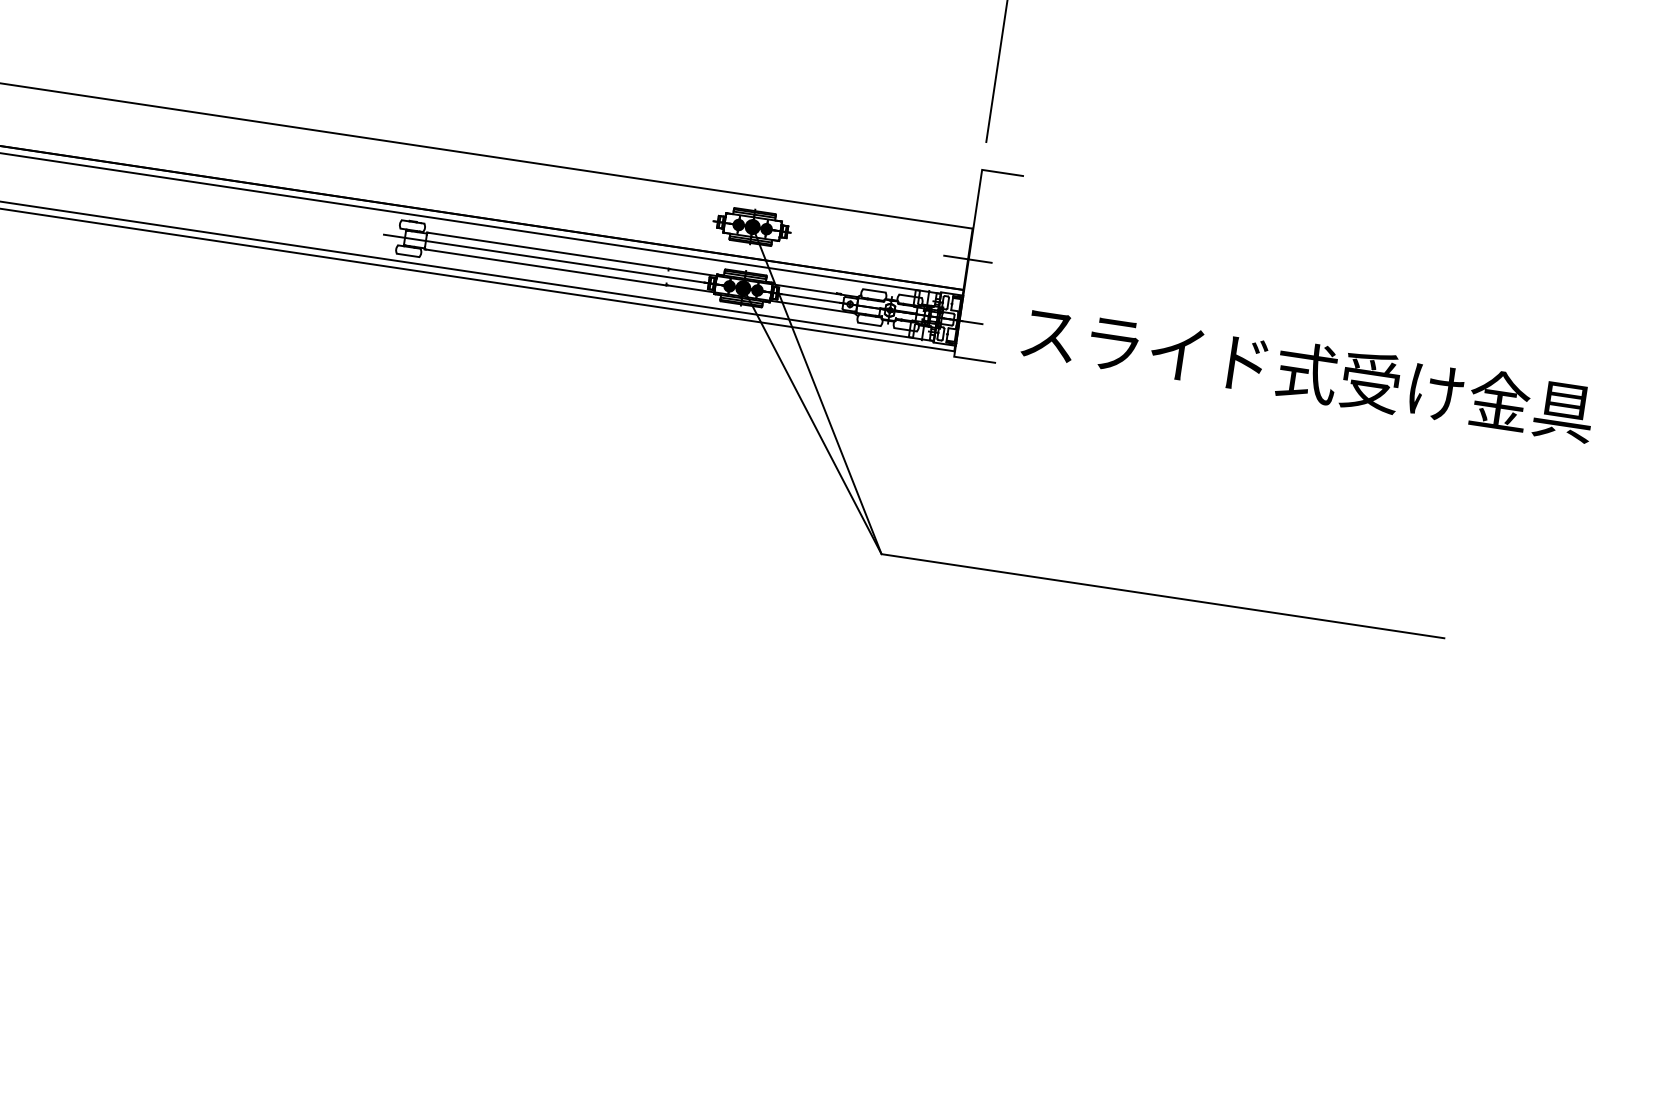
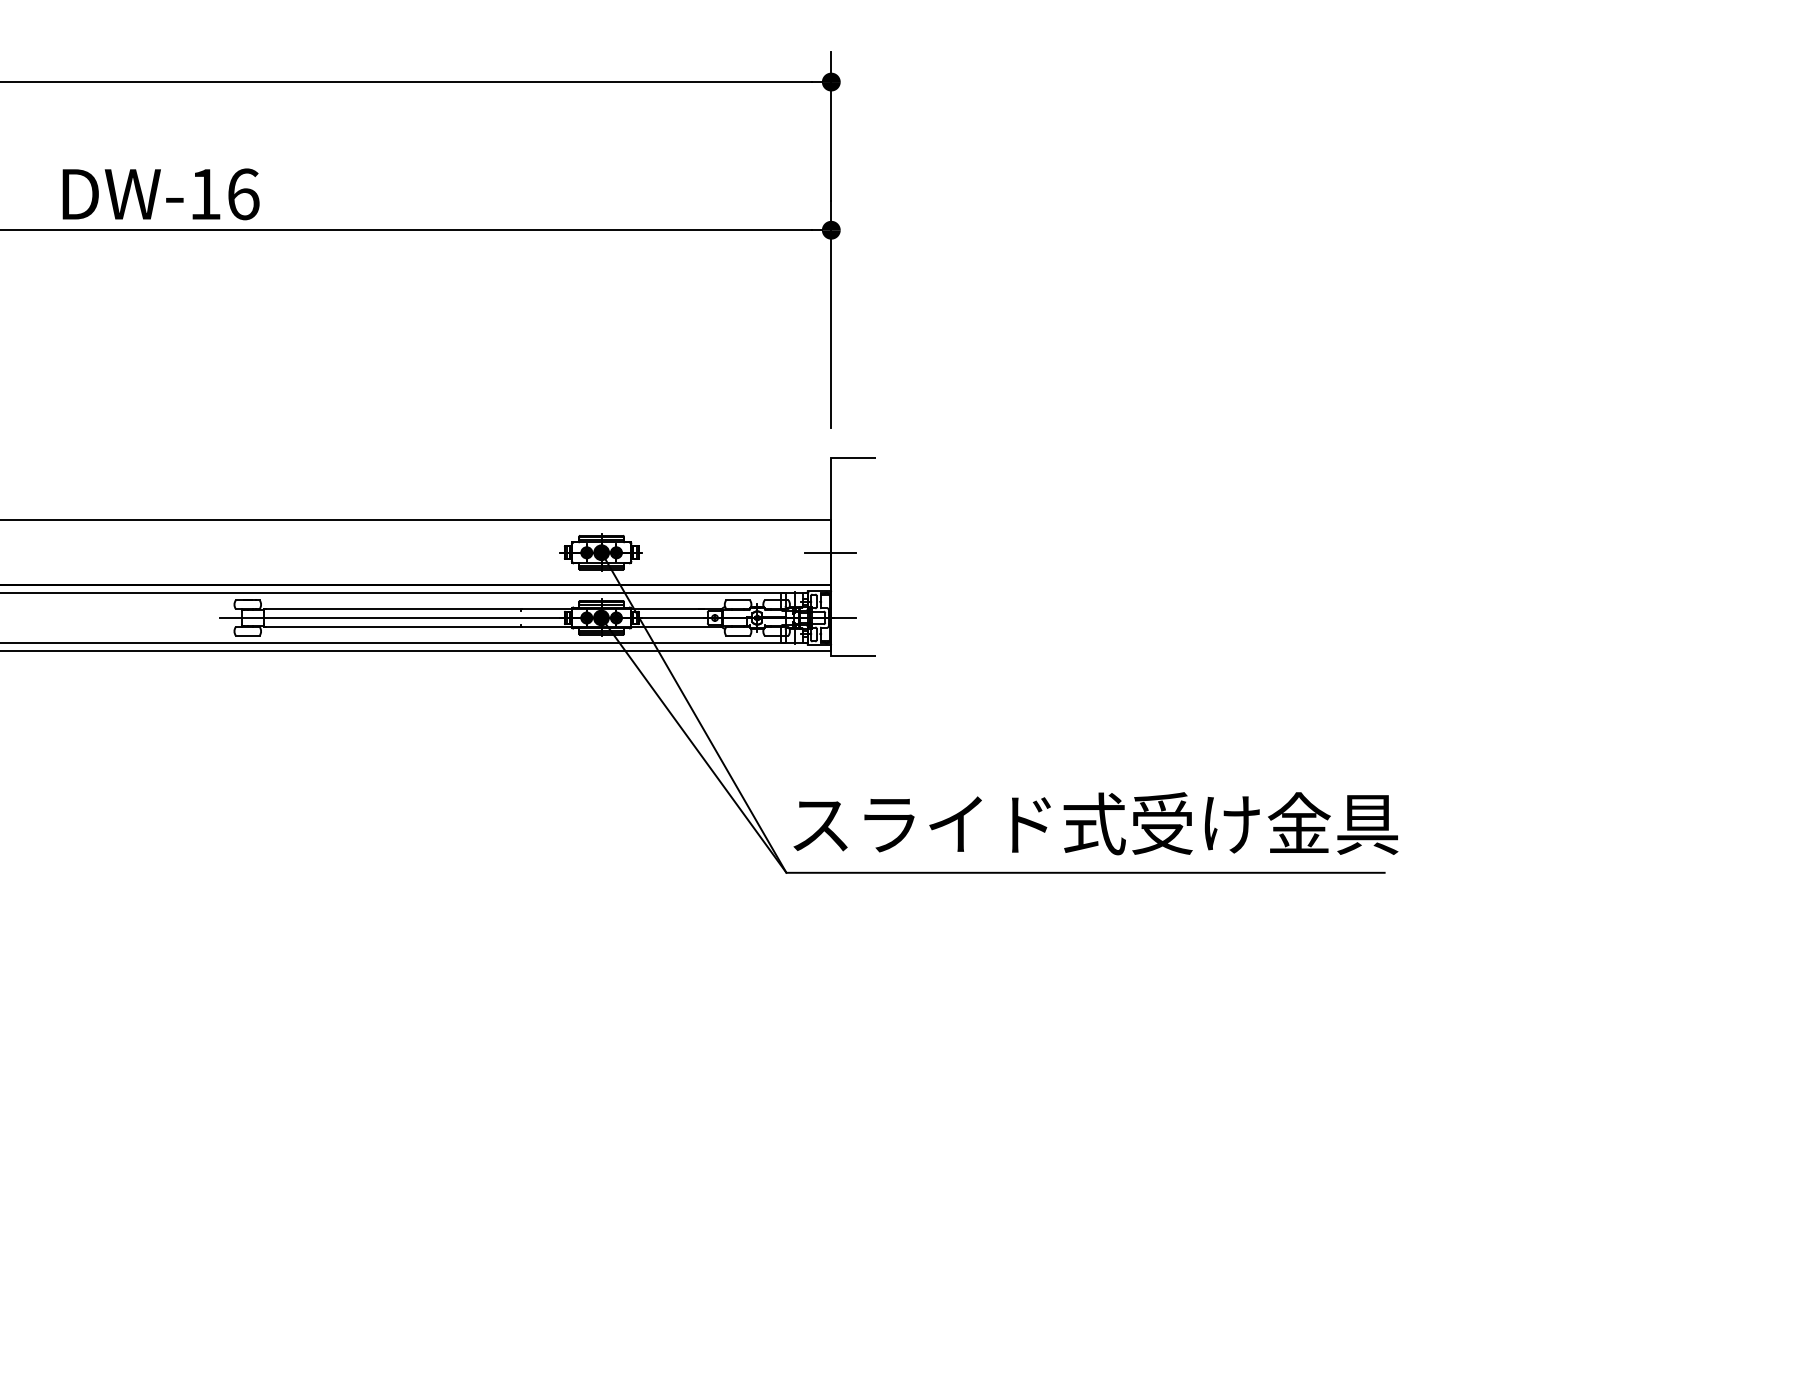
text: (1307, 372) -> (1095, 823), moved

